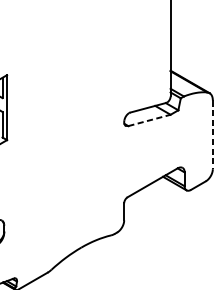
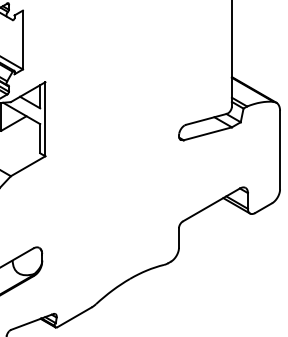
line: (149, 120) -> (207, 133), dashed -> solid
line: (213, 135) -> (280, 150), dashed -> solid

